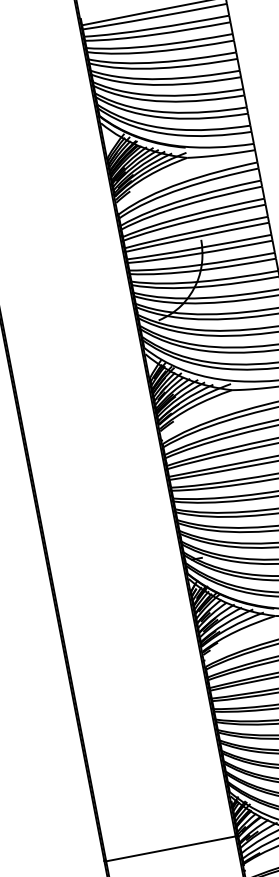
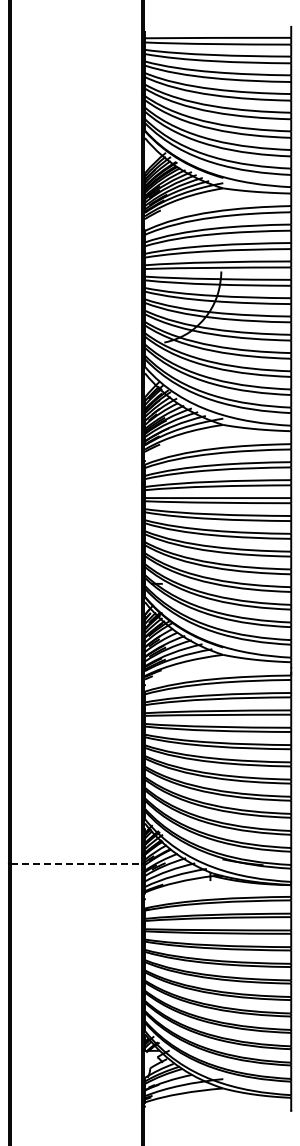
line: (170, 848) -> (76, 863), solid -> dashed

